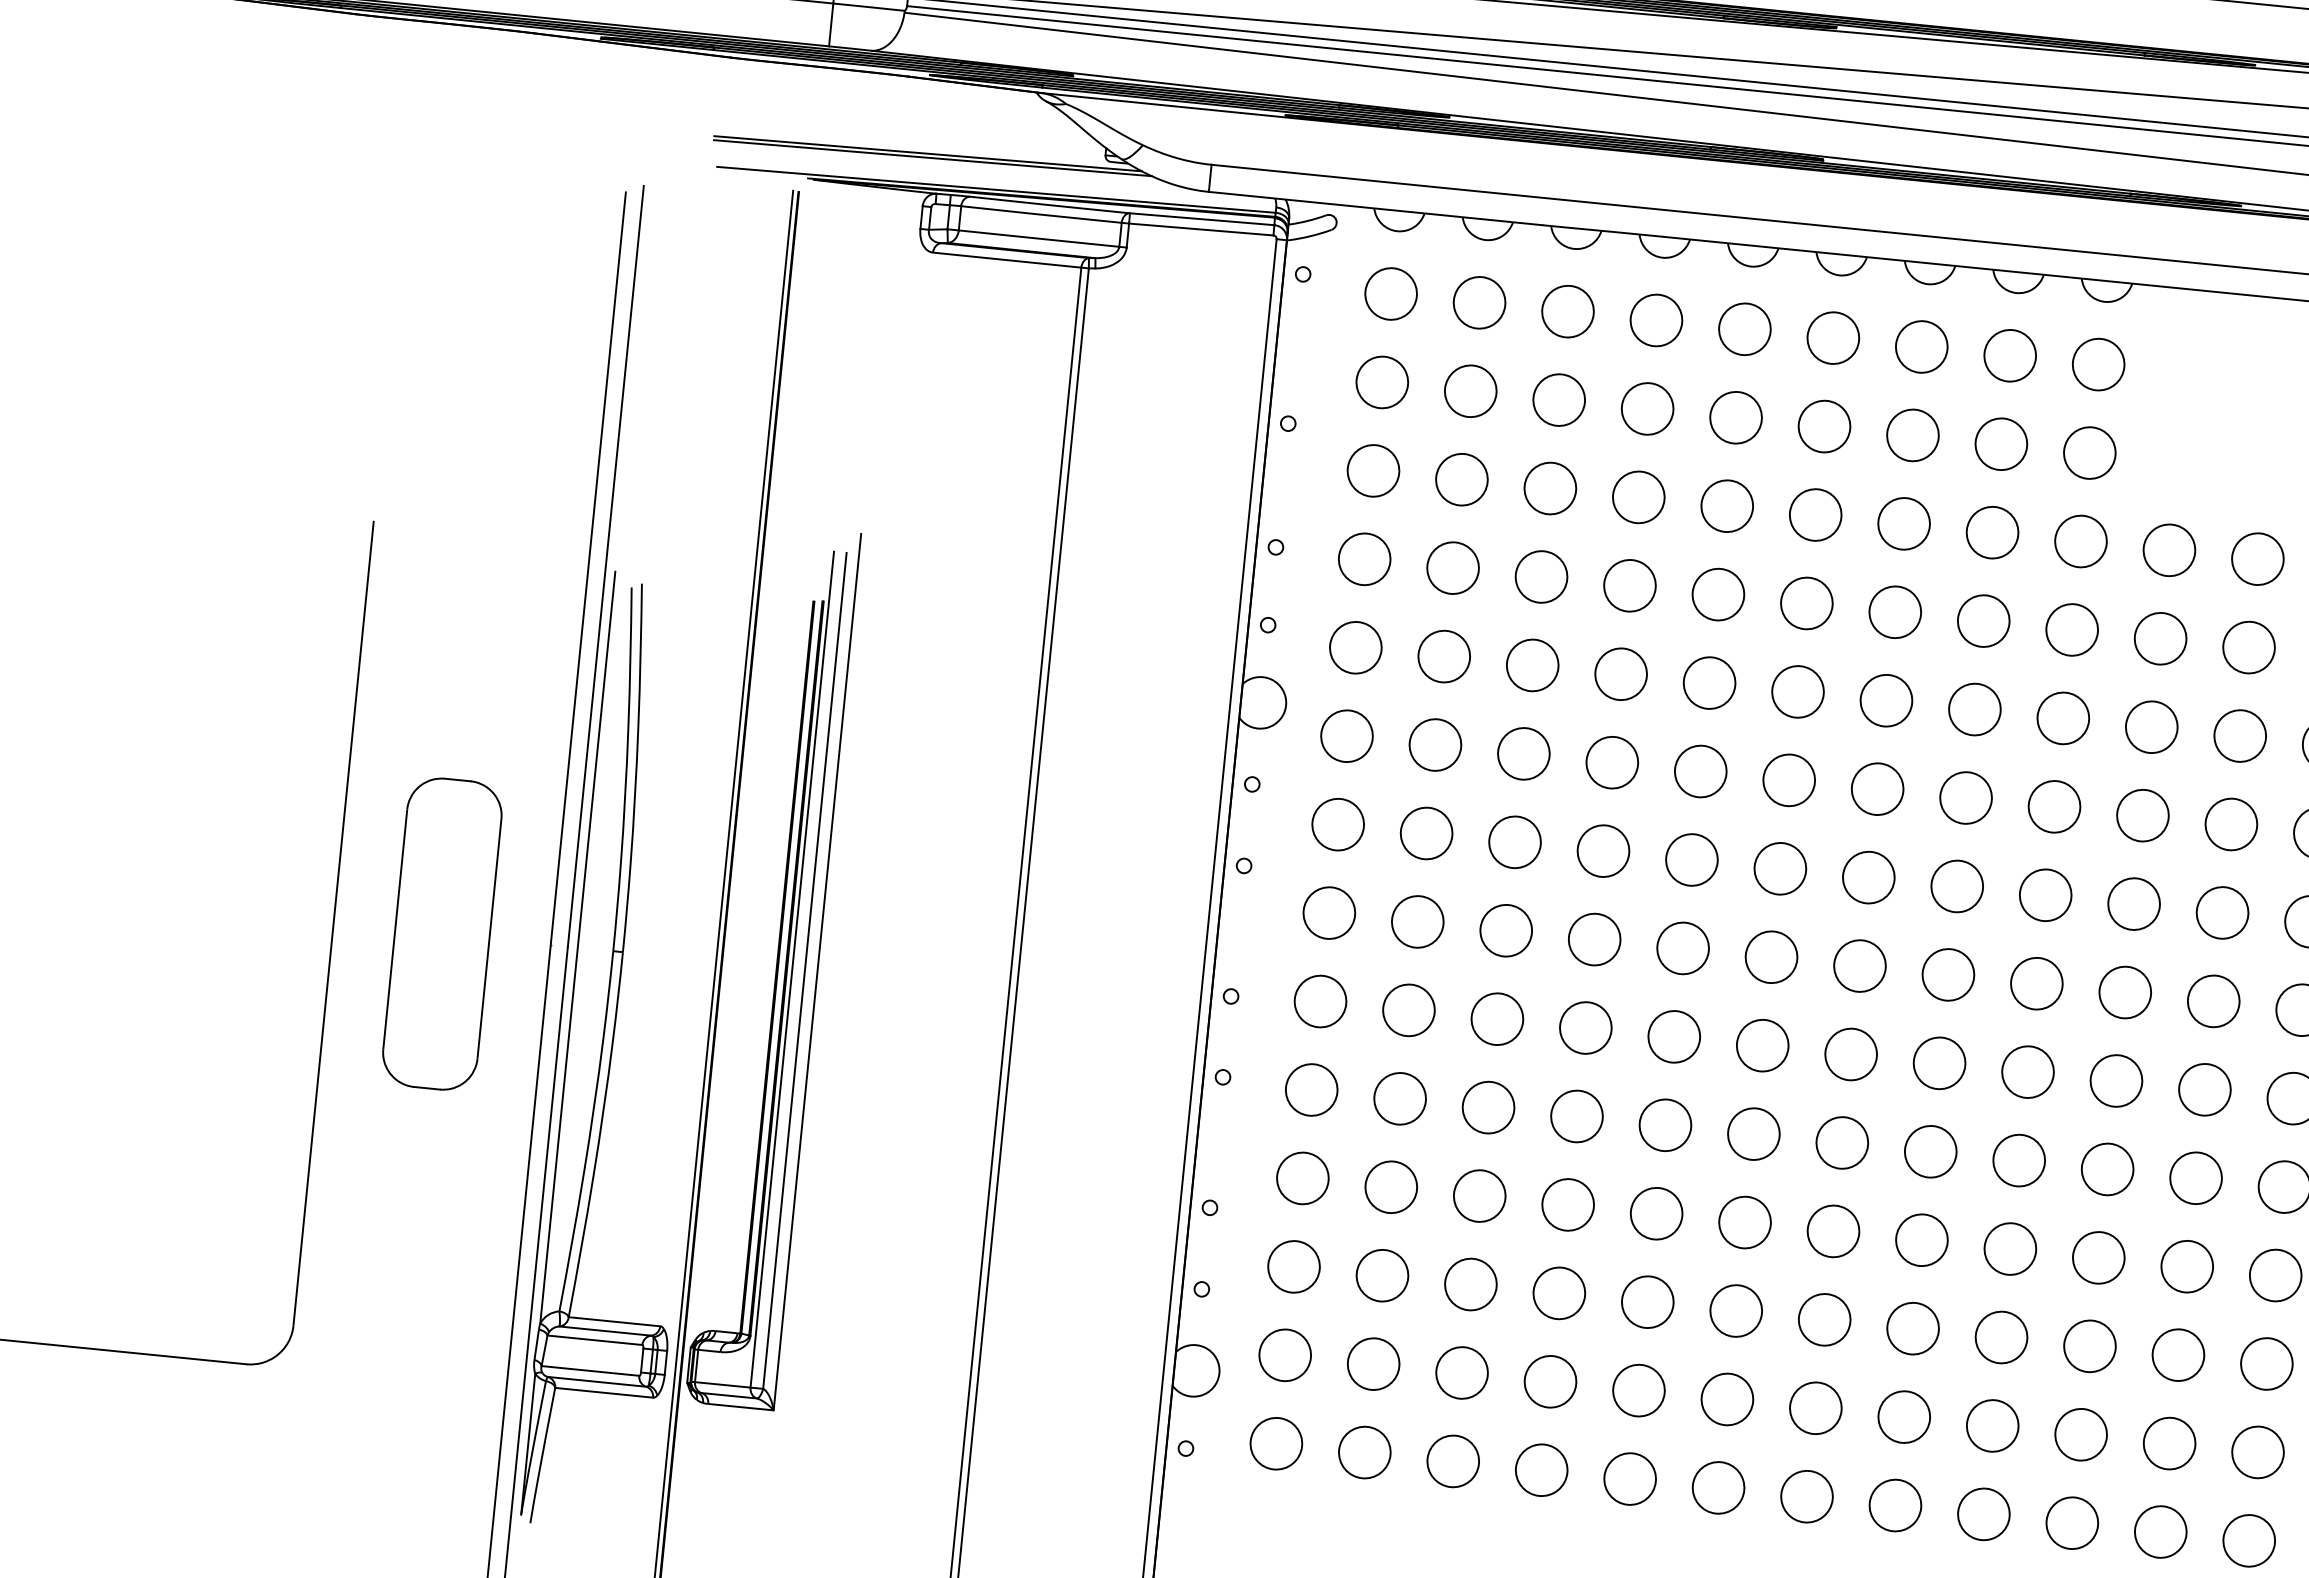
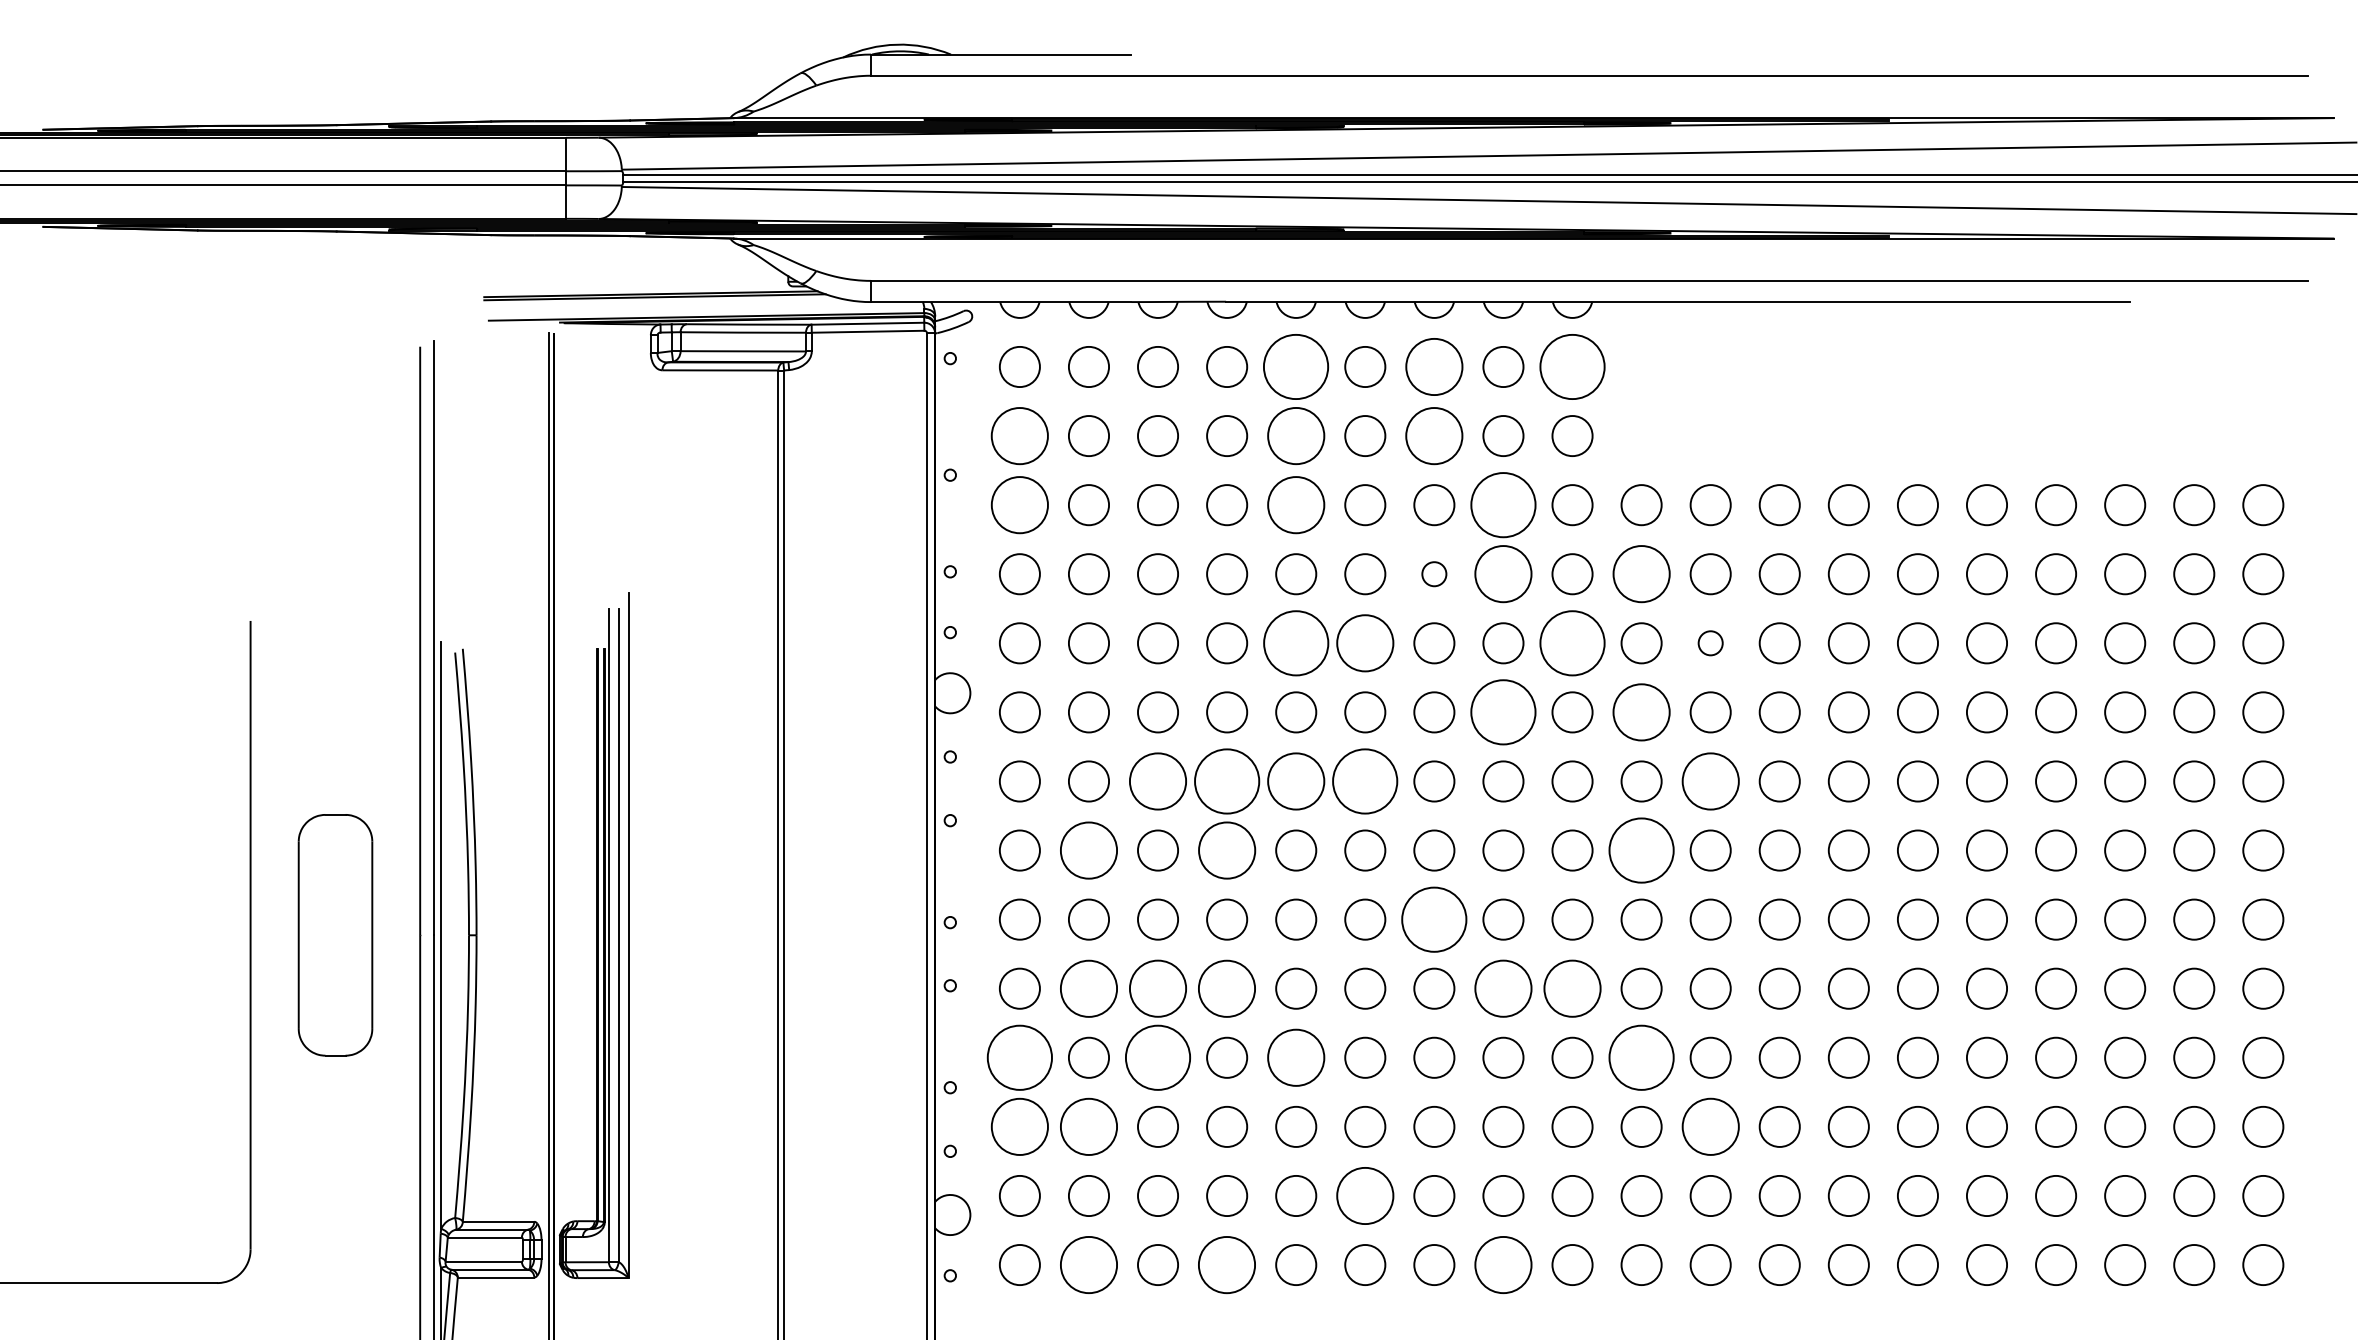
circle: (1745, 328) -> (1296, 366), size x1.6
circle: (1922, 346) -> (1434, 366), size x1.4
circle: (2098, 364) -> (1572, 366), size x1.6
circle: (1381, 381) -> (1019, 435), size x1.4
circle: (1736, 418) -> (1296, 436), size x1.4
circle: (1913, 434) -> (1434, 435), size x1.4
circle: (1372, 471) -> (1019, 505), size x1.4
circle: (1727, 506) -> (1296, 505), size x1.4
circle: (1992, 533) -> (1503, 505), size x1.6
circle: (1895, 612) -> (1434, 574), size x0.6
circle: (1983, 621) -> (1503, 574), size x1.4
circle: (2160, 639) -> (1641, 574), size x1.4
circle: (1709, 683) -> (1296, 643), size x1.6
circle: (1798, 692) -> (1365, 643), size x1.4
circle: (2063, 718) -> (1572, 643), size x1.6
circle: (2239, 736) -> (1710, 643), size x0.6
circle: (1966, 798) -> (1503, 712), size x1.6
circle: (2142, 815) -> (1641, 712), size x1.4
circle: (1514, 842) -> (1157, 781), size x1.4
circle: (1603, 851) -> (1227, 781), size x1.6
circle: (1692, 860) -> (1296, 781), size x1.4
circle: (1780, 868) -> (1365, 781), size x1.6
circle: (2222, 912) -> (1710, 781), size x1.4
circle: (1417, 921) -> (1088, 850), size x1.4
circle: (1595, 939) -> (1227, 850), size x1.4
circle: (2125, 992) -> (1641, 850), size x1.6
circle: (1851, 1054) -> (1434, 919), size x1.6
circle: (1399, 1098) -> (1088, 988), size x1.4
circle: (1487, 1107) -> (1157, 988), size x1.4
circle: (1577, 1116) -> (1227, 988), size x1.4
circle: (1930, 1151) -> (1503, 988), size x1.4
circle: (2019, 1160) -> (1572, 988), size x1.4
circle: (1302, 1177) -> (1019, 1057), size x1.6
circle: (1479, 1195) -> (1157, 1057), size x1.6
circle: (1657, 1213) -> (1296, 1057), size x1.4
circle: (2098, 1257) -> (1641, 1057), size x1.6
circle: (1293, 1266) -> (1019, 1126), size x1.4
circle: (1381, 1275) -> (1088, 1126), size x1.4
circle: (2178, 1354) -> (1710, 1126), size x1.4
circle: (1727, 1398) -> (1365, 1195), size x1.4
circle: (1364, 1453) -> (1088, 1265), size x1.4
circle: (1542, 1469) -> (1227, 1264), size x1.4
circle: (1895, 1506) -> (1503, 1265), size x1.4

